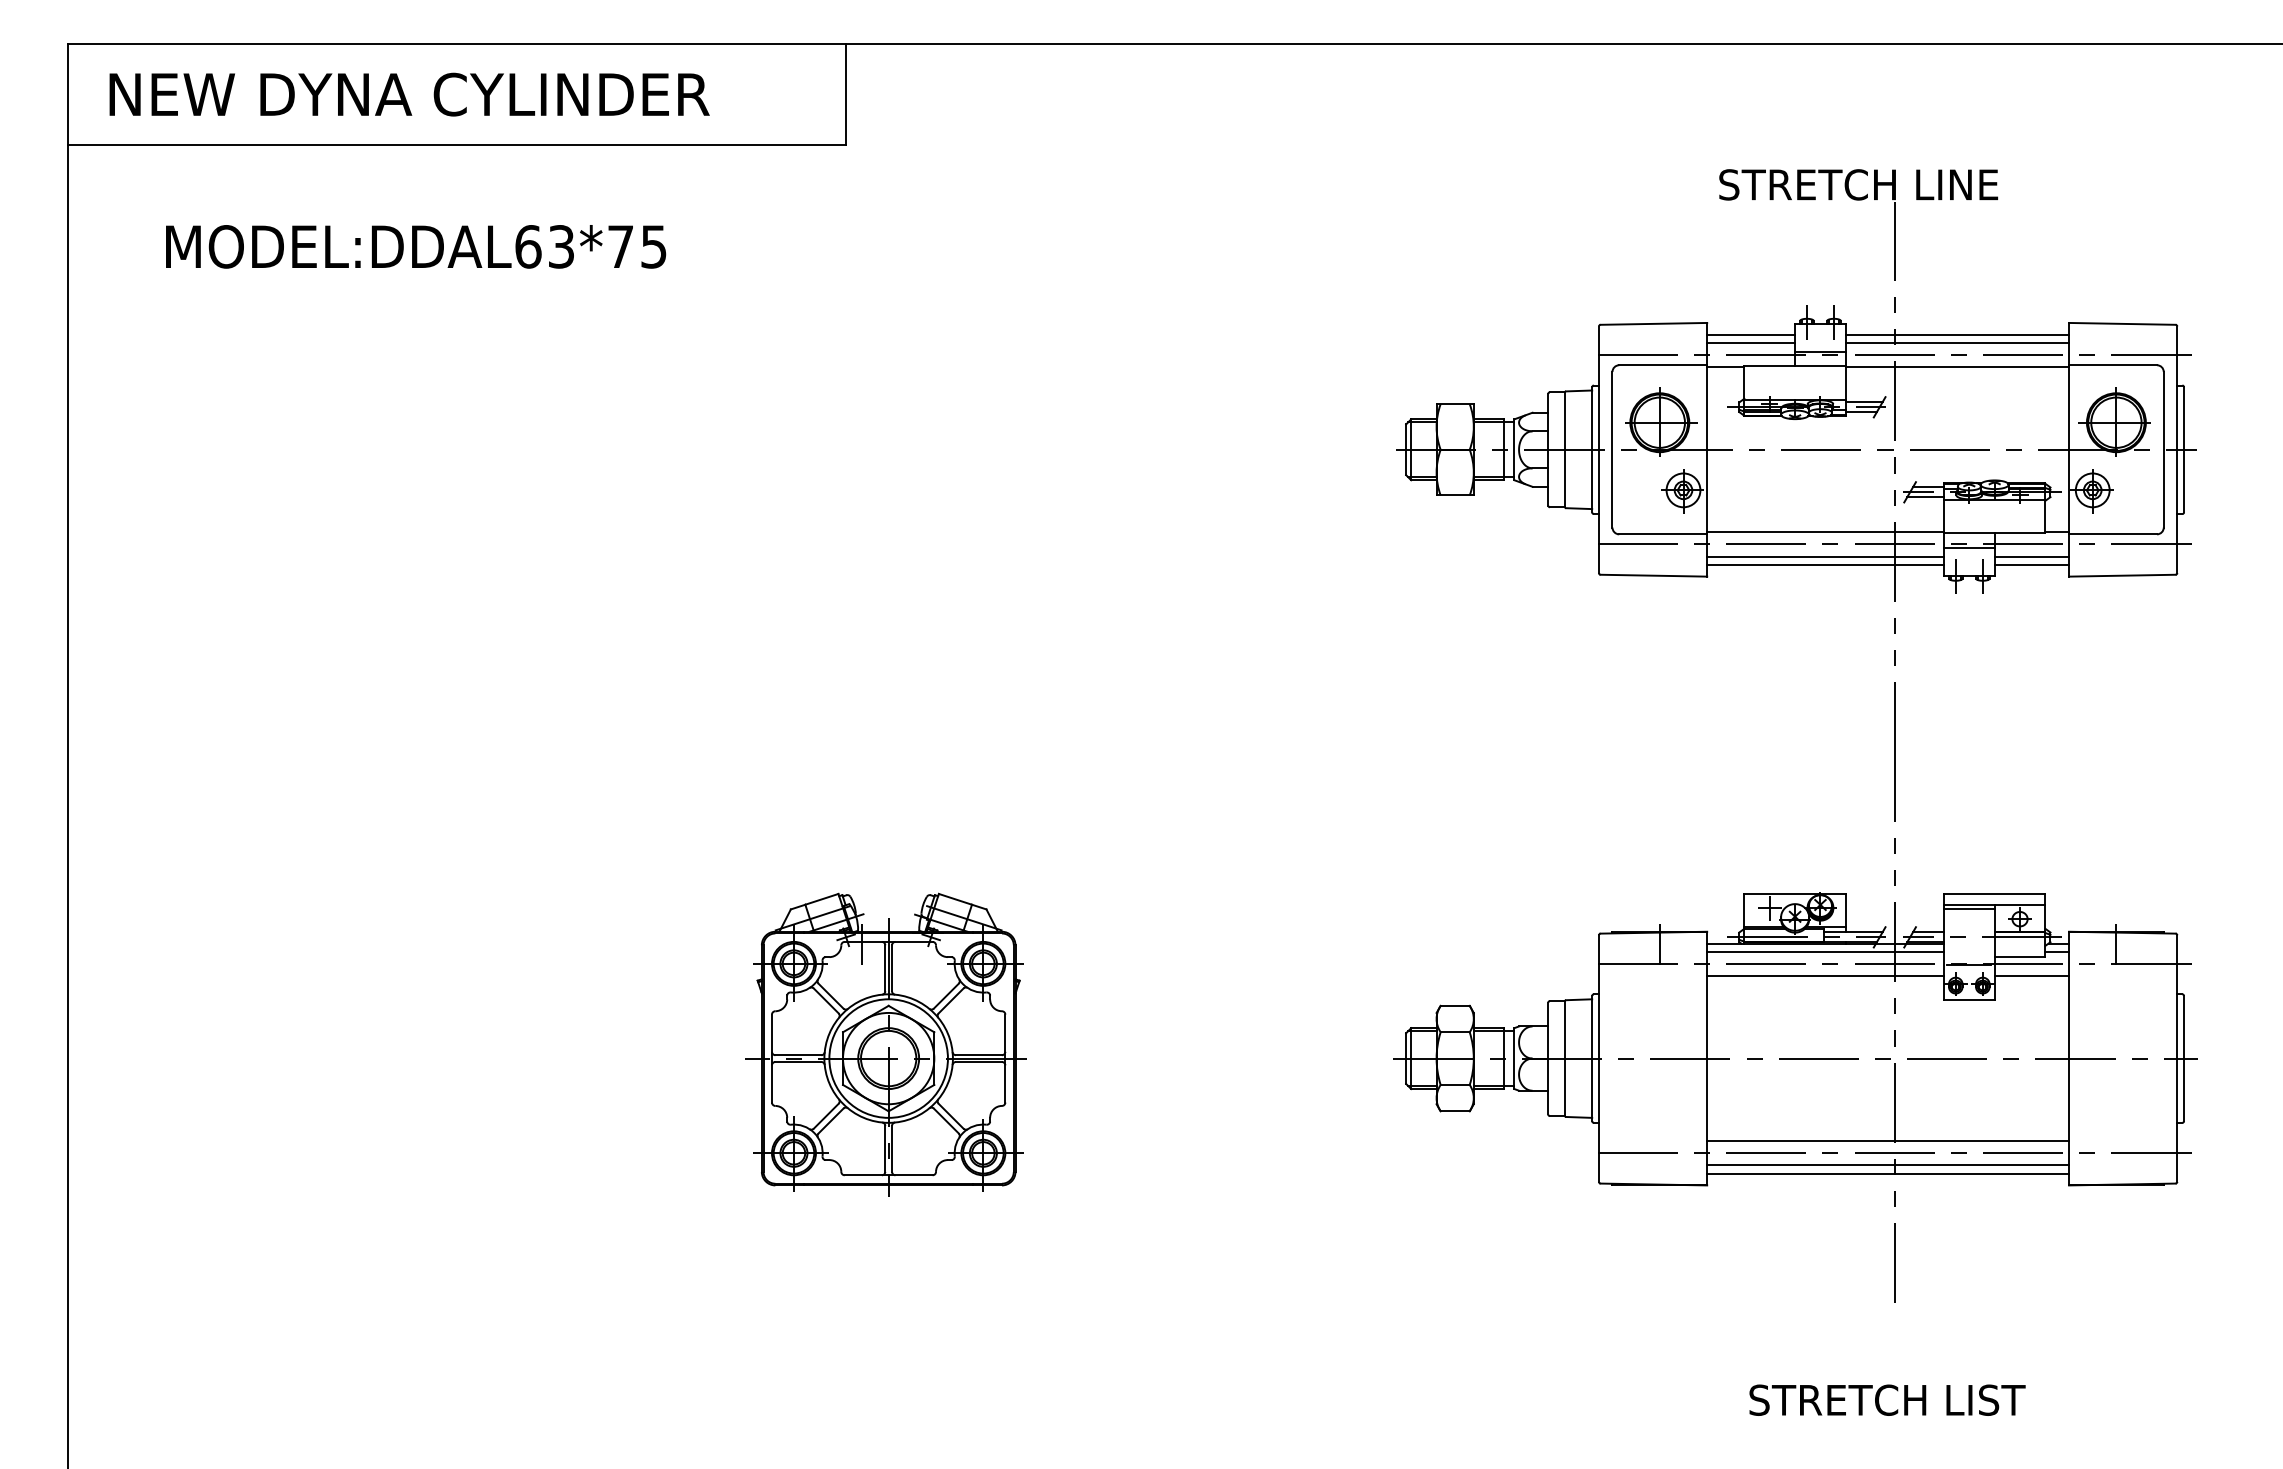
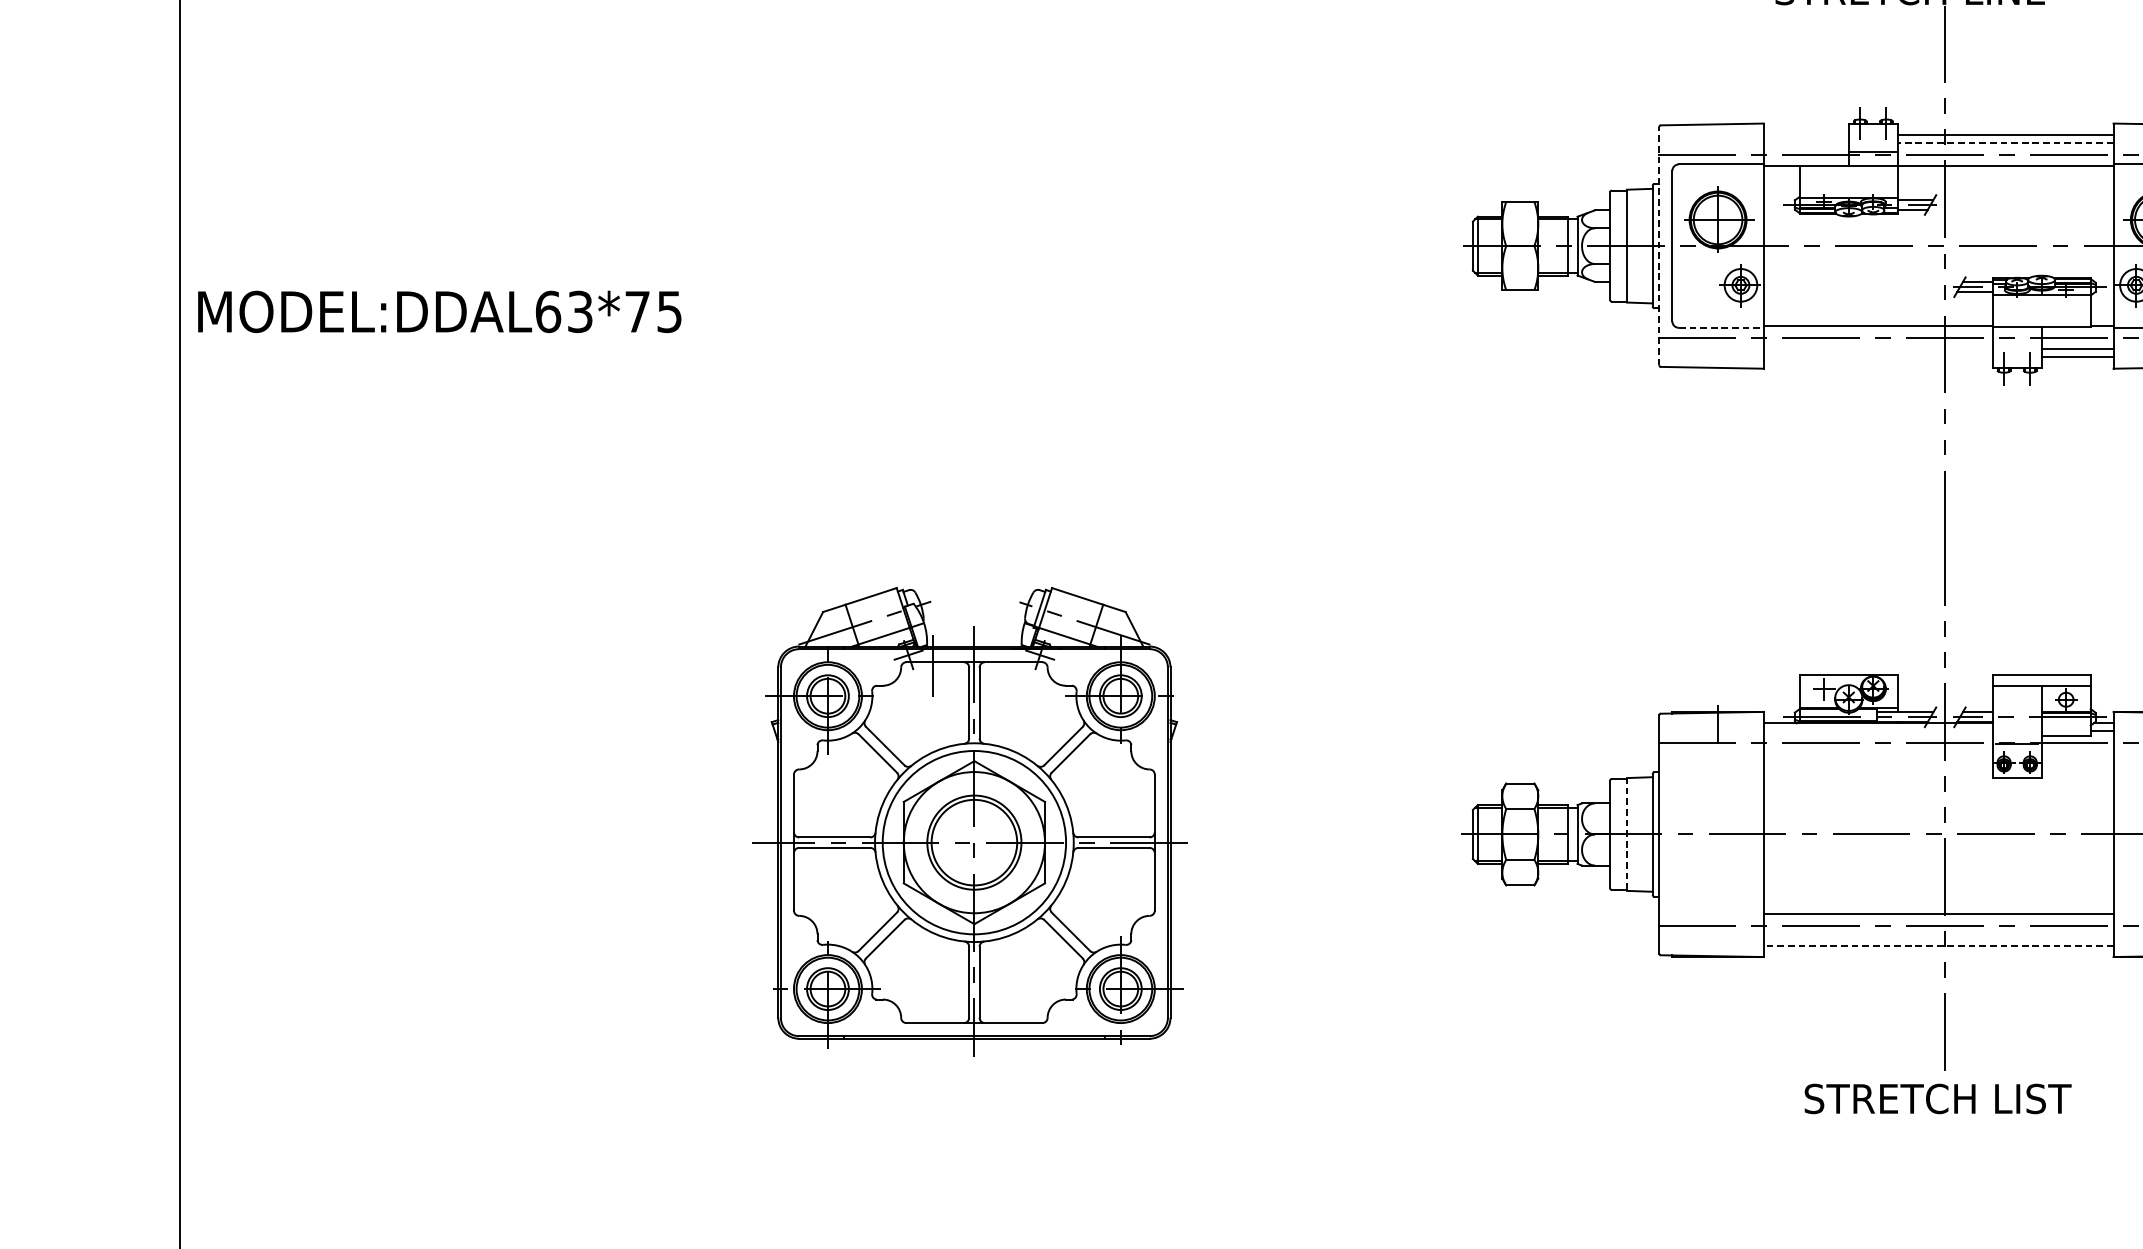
text: (416, 246) -> (440, 311), moved
line: (1751, 334) -> (1806, 134), removed
line: (1751, 342) -> (1806, 142), removed
line: (1957, 342) -> (2005, 142), solid -> dashed
line: (1598, 449) -> (1658, 245), solid -> dashed
line: (1663, 534) -> (1721, 327), solid -> dashed
line: (1968, 547) -> (2016, 340), removed
line: (1825, 556) -> (1878, 349), removed
line: (1825, 564) -> (1878, 356), removed
line: (1968, 909) -> (2016, 690), removed
line: (1825, 951) -> (1878, 730), removed
line: (1825, 976) -> (1878, 755), removed
line: (2031, 976) -> (2077, 755), removed
part: (885, 1044) -> (969, 820), size x1.6
line: (1565, 1058) -> (1626, 834), solid -> dashed
line: (1888, 1165) -> (1939, 937), removed
line: (1888, 1173) -> (1939, 945), solid -> dashed
text: (1887, 1399) -> (1938, 1098), moved

